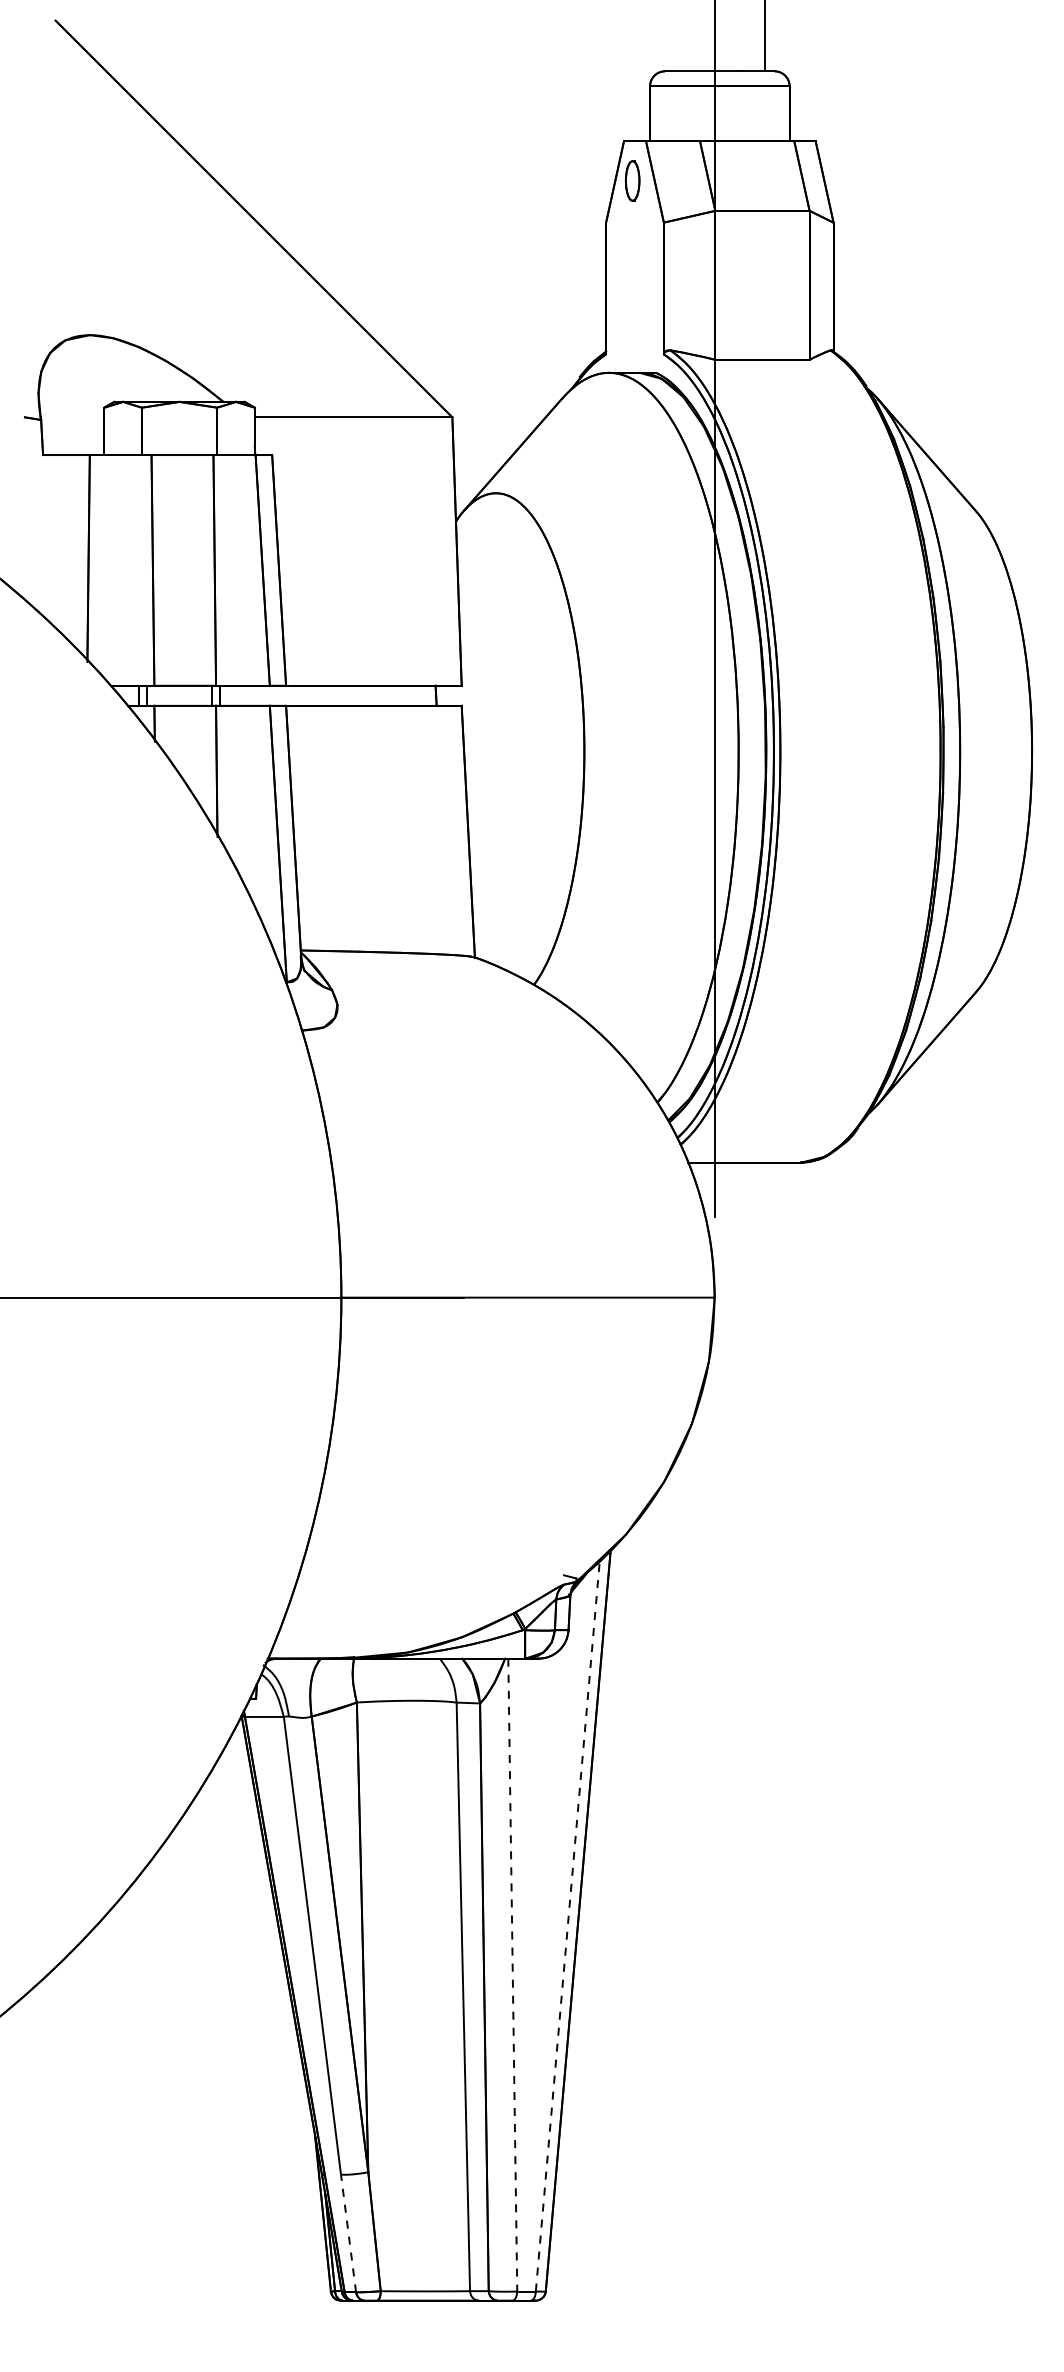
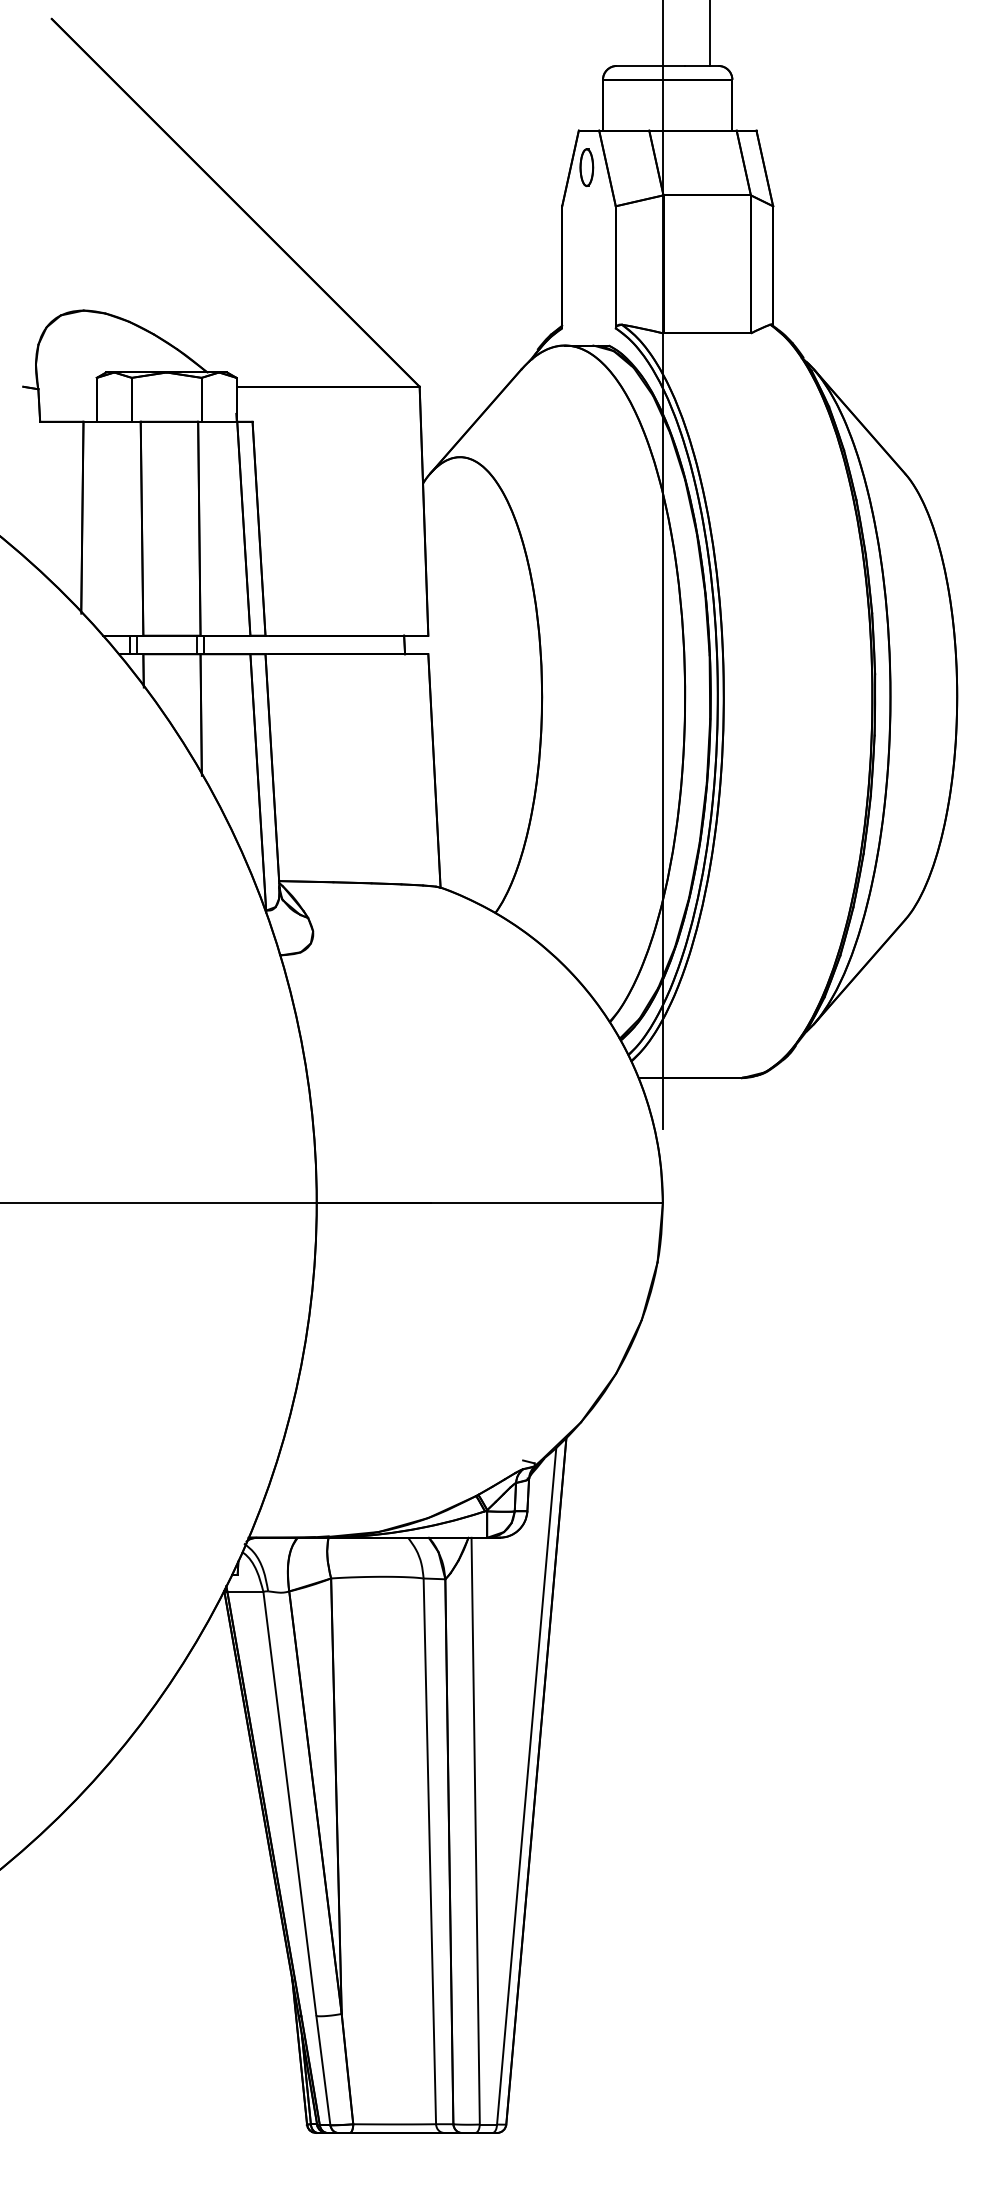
line: (567, 1926) -> (526, 1786), dashed -> solid
line: (512, 1975) -> (475, 1831), dashed -> solid
line: (348, 2233) -> (323, 2070), dashed -> solid

